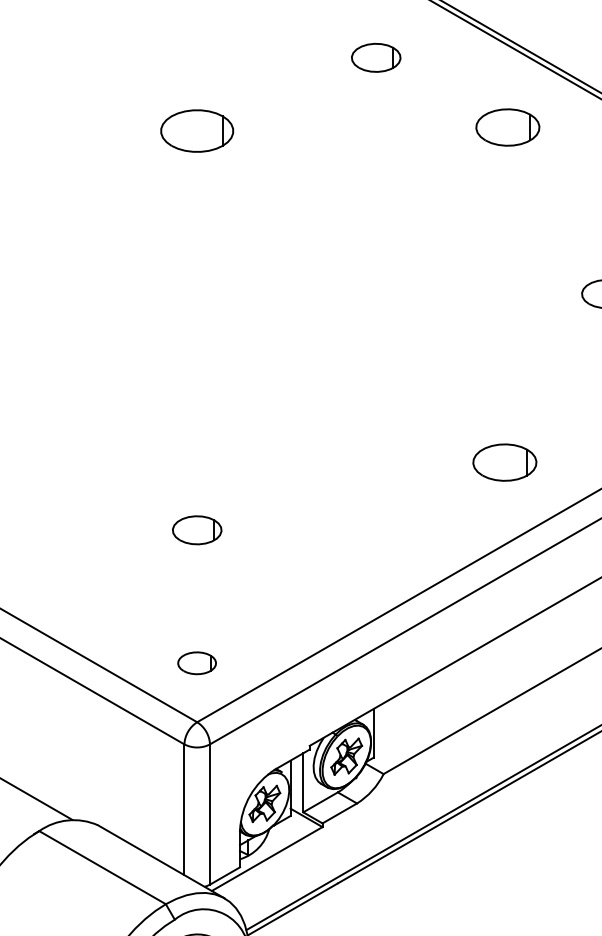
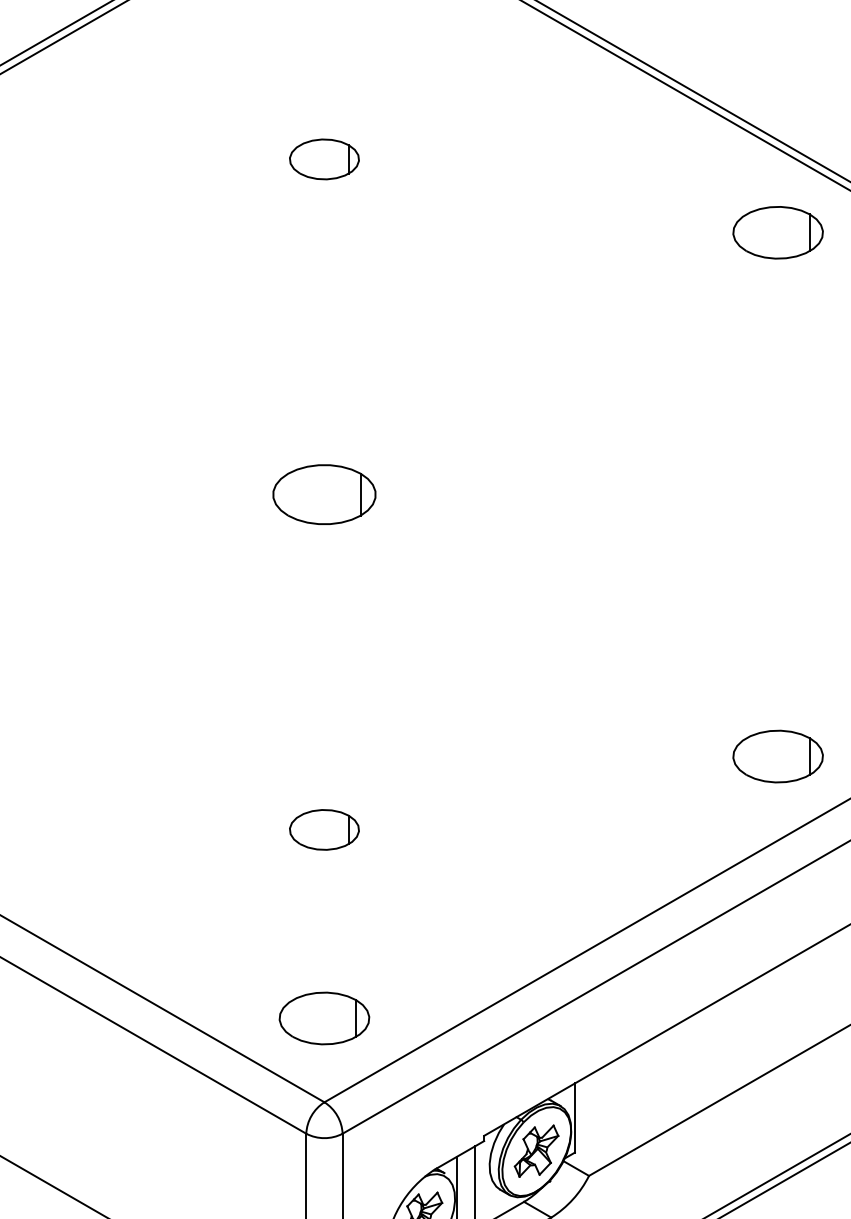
part: (376, 57) -> (324, 158), moved
part: (507, 127) -> (777, 232), moved
part: (196, 130) -> (323, 493), moved
part: (504, 462) -> (777, 756), moved
part: (196, 663) -> (323, 1018), size x1.67

